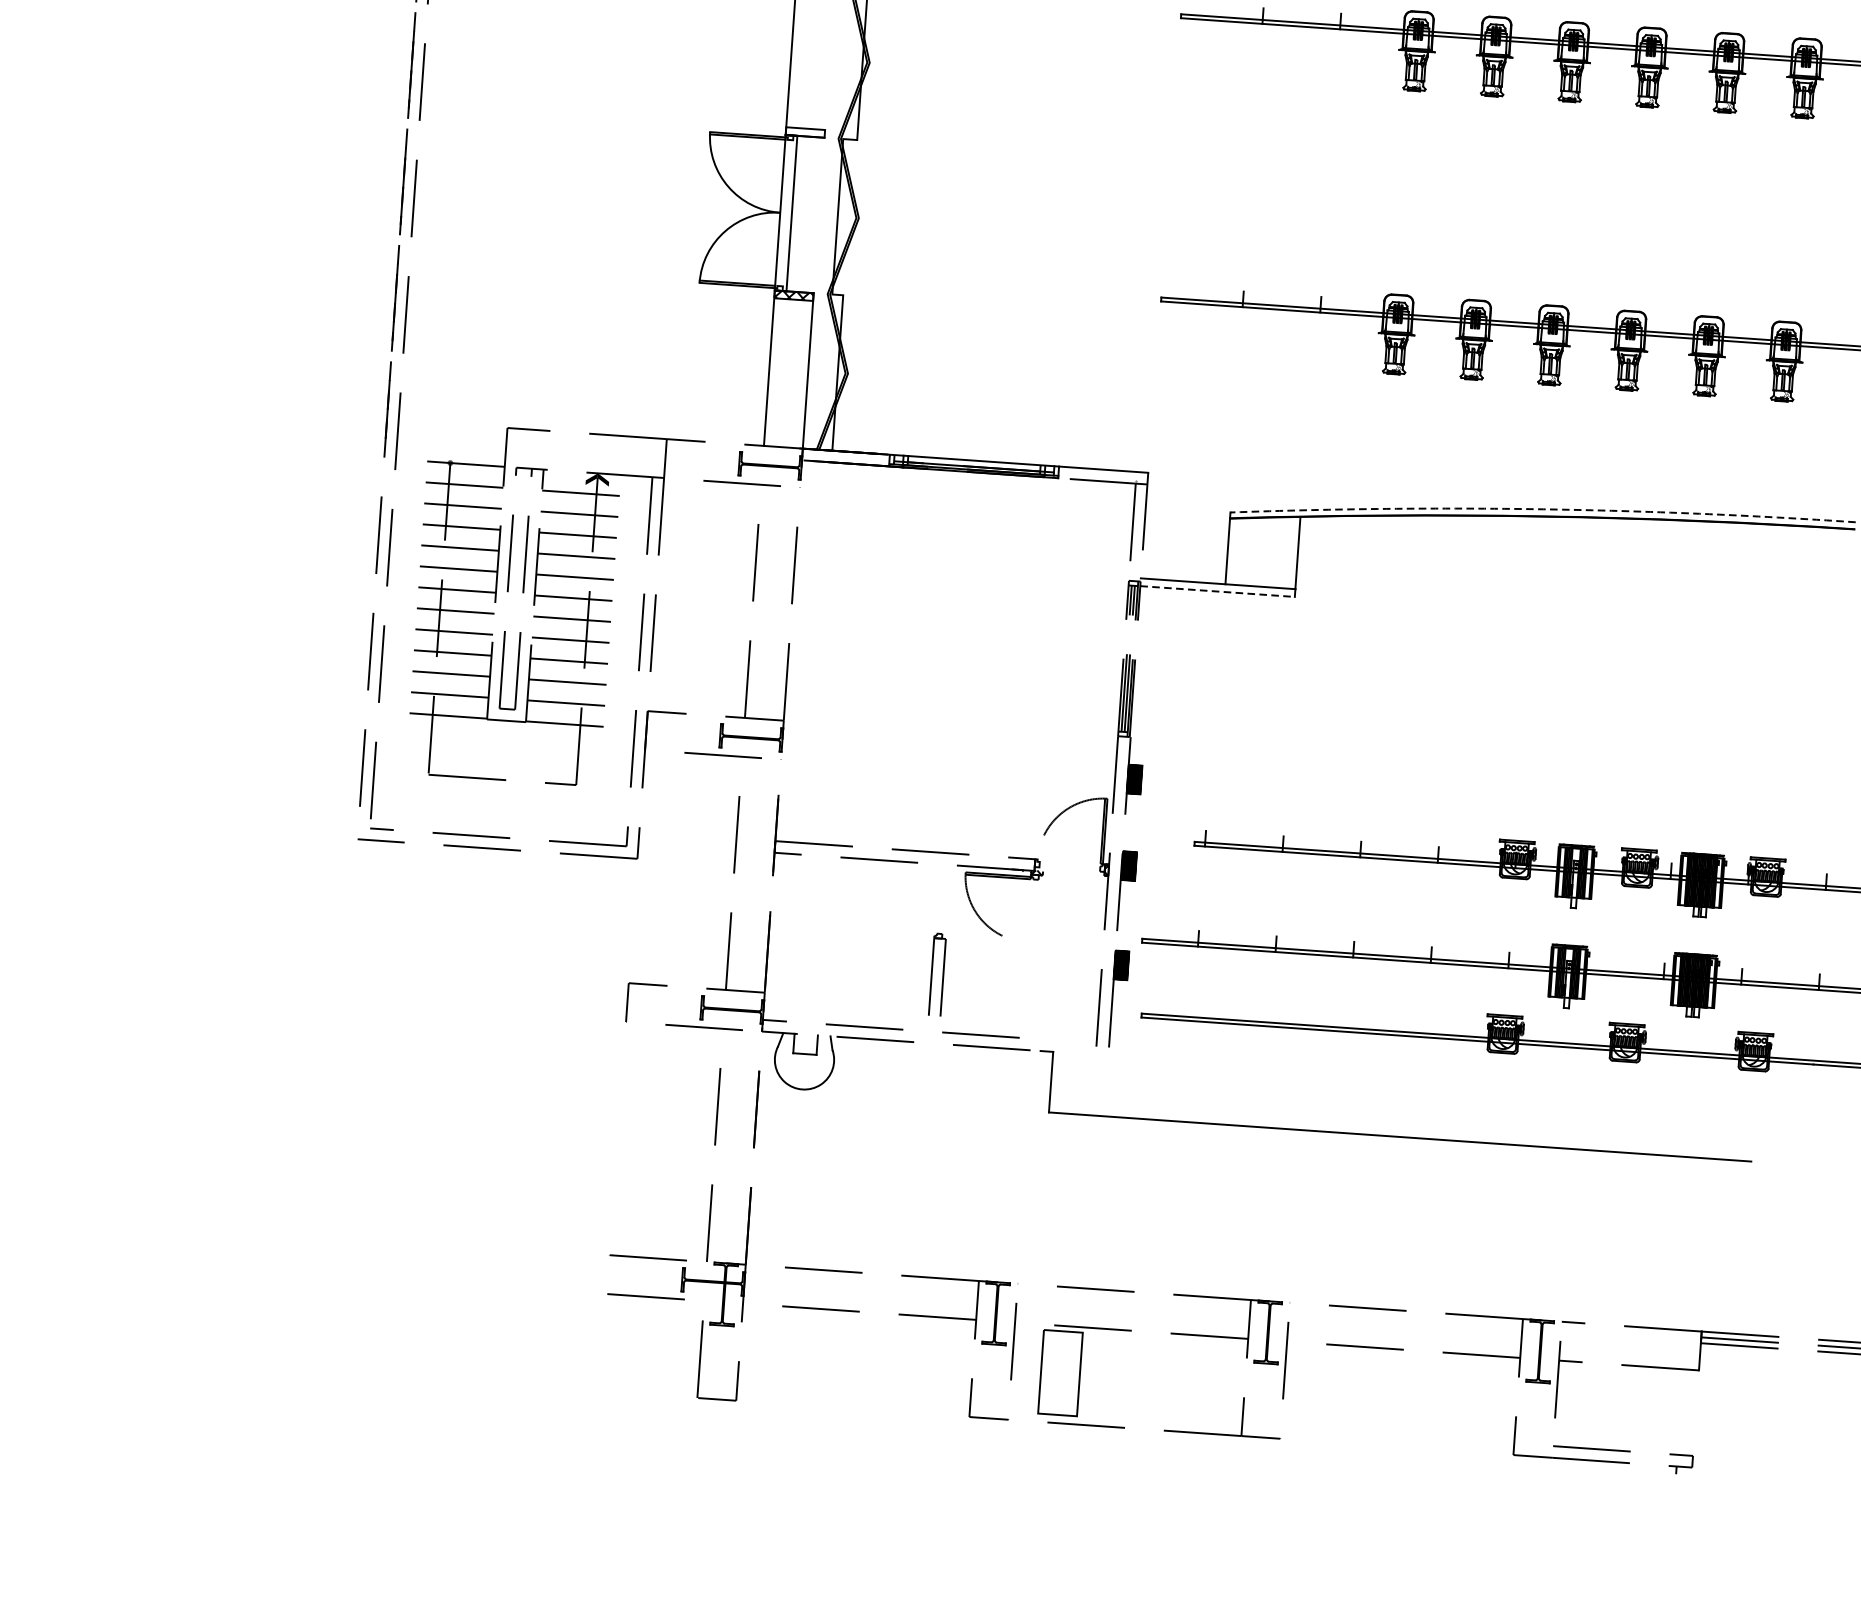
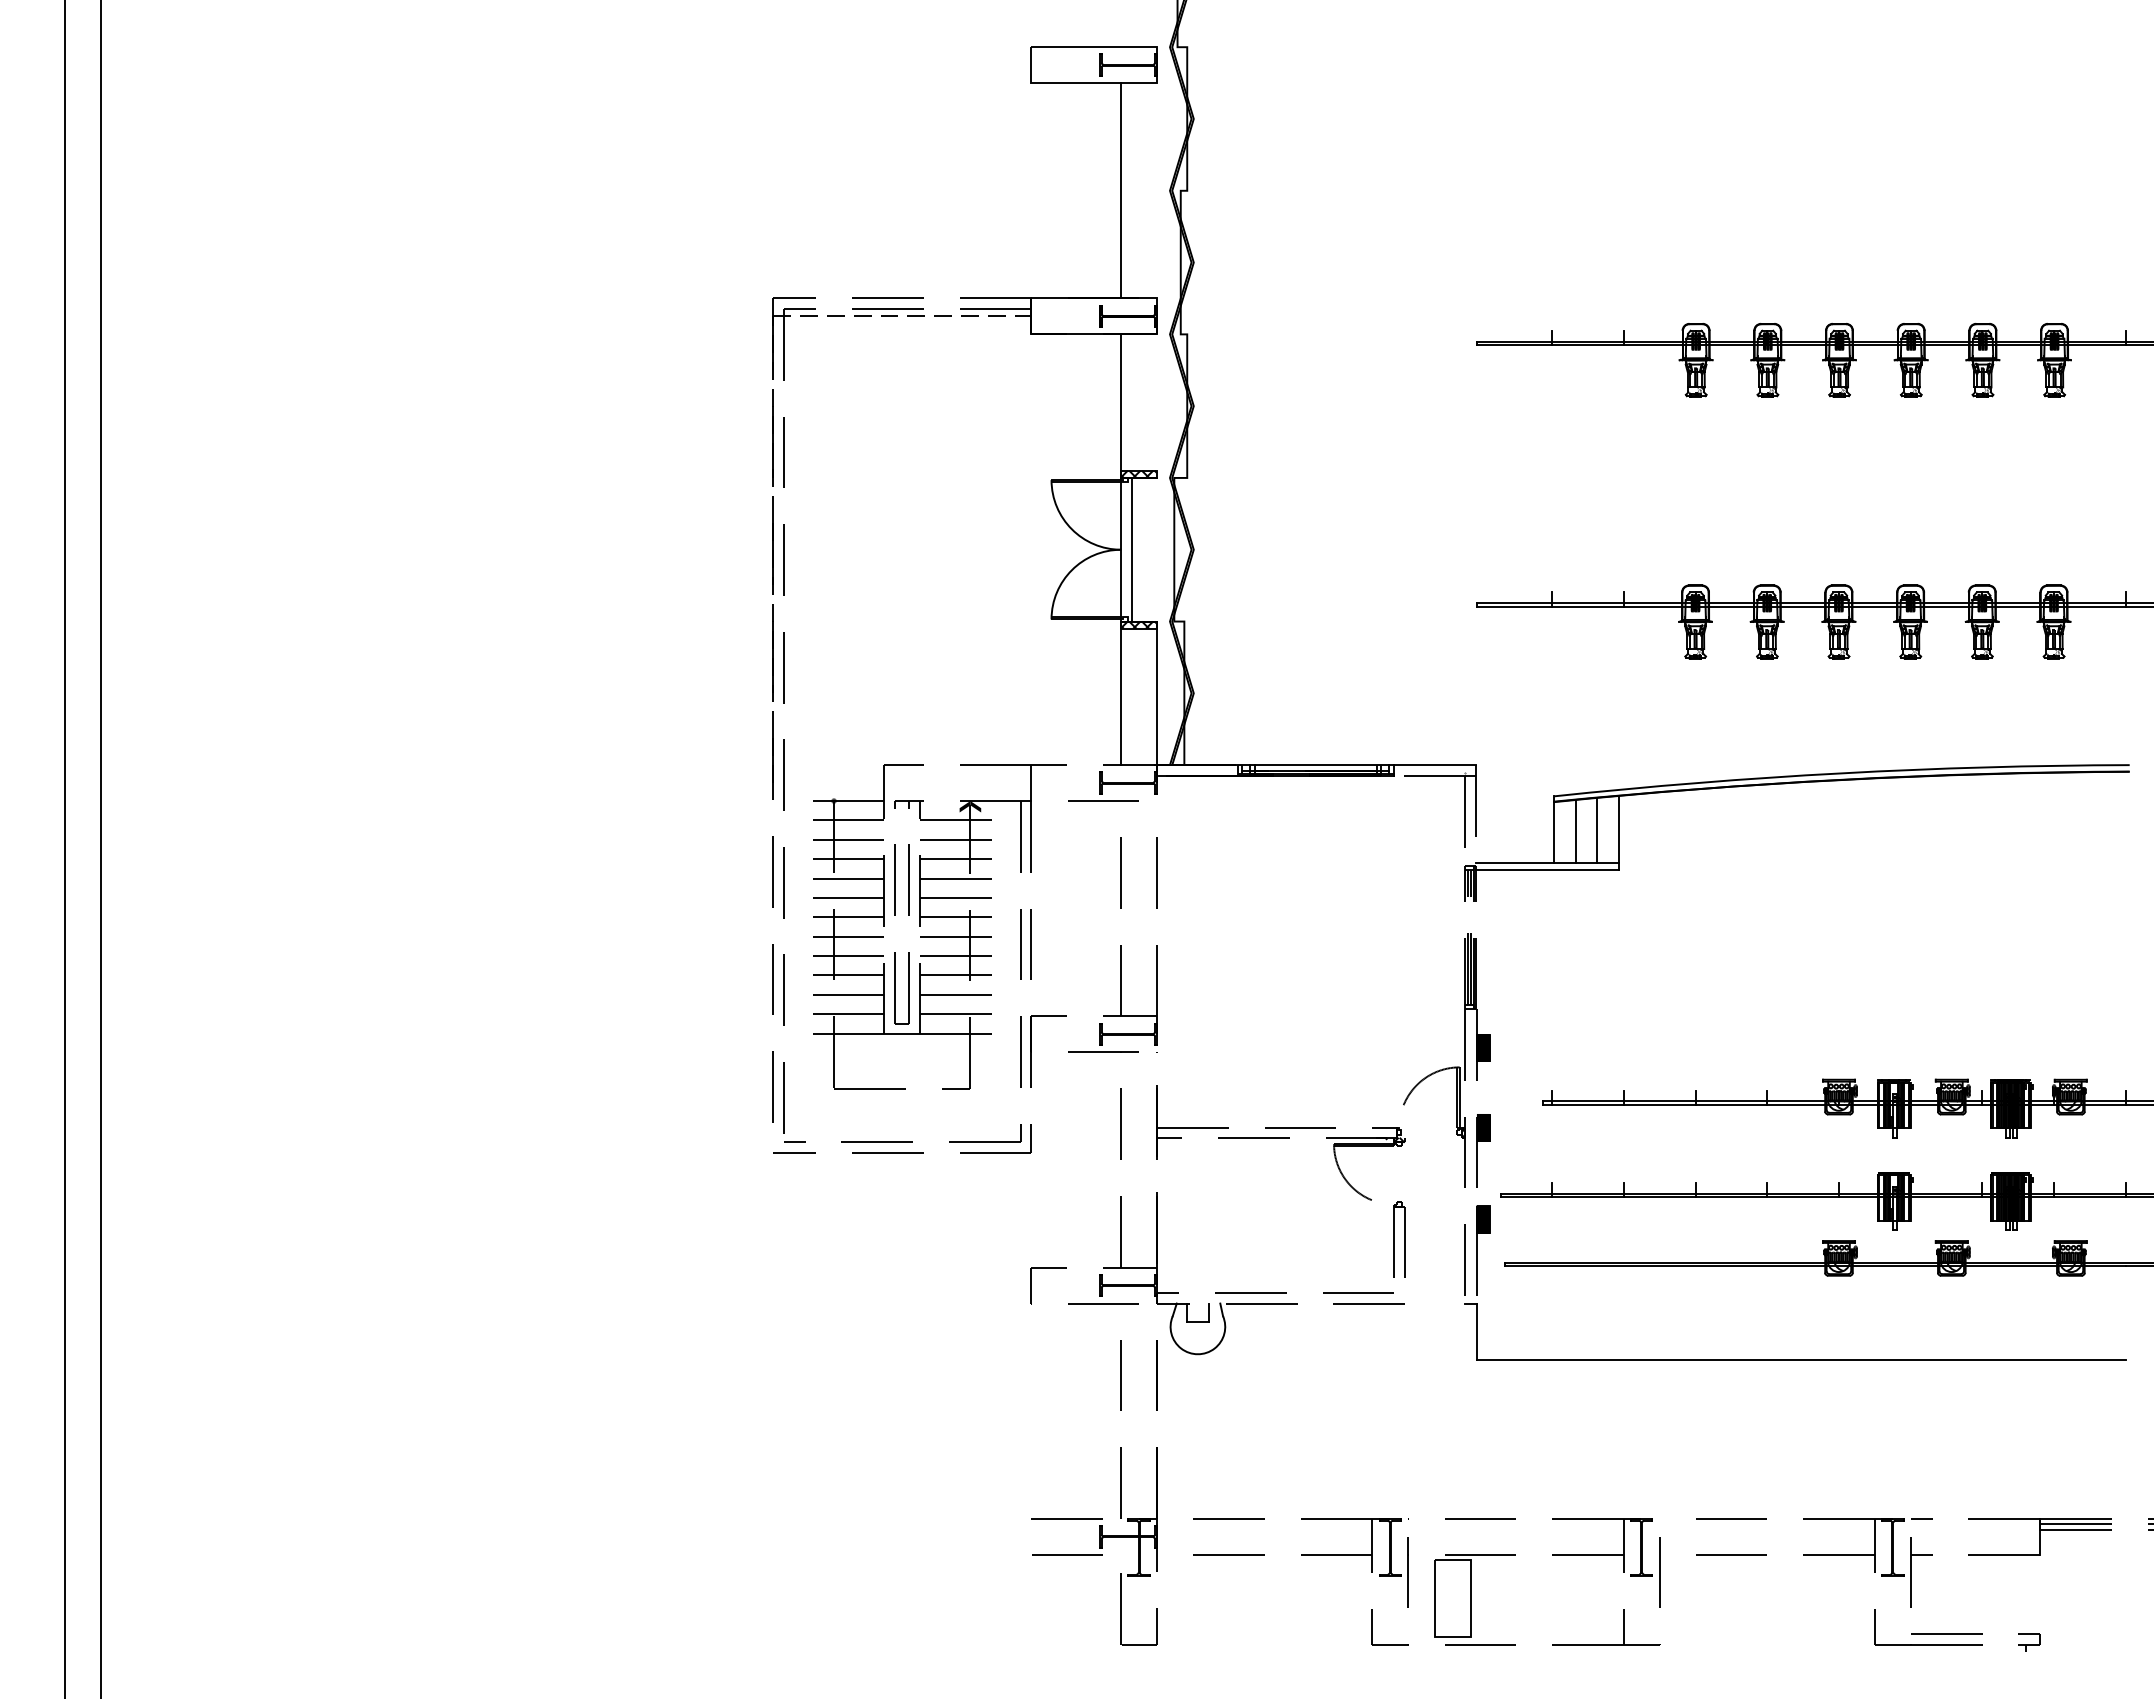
hatch: (805, 131) -> (1139, 473), added
arc: (1543, 509) -> (1841, 773), dashed -> solid
line: (1250, 551) -> (1575, 830), added
line: (1274, 551) -> (1597, 829), added
line: (1218, 591) -> (1548, 869), dashed -> solid
part: (937, 974) -> (1399, 1239), moved
part: (1393, 1136) -> (1795, 1359), moved

